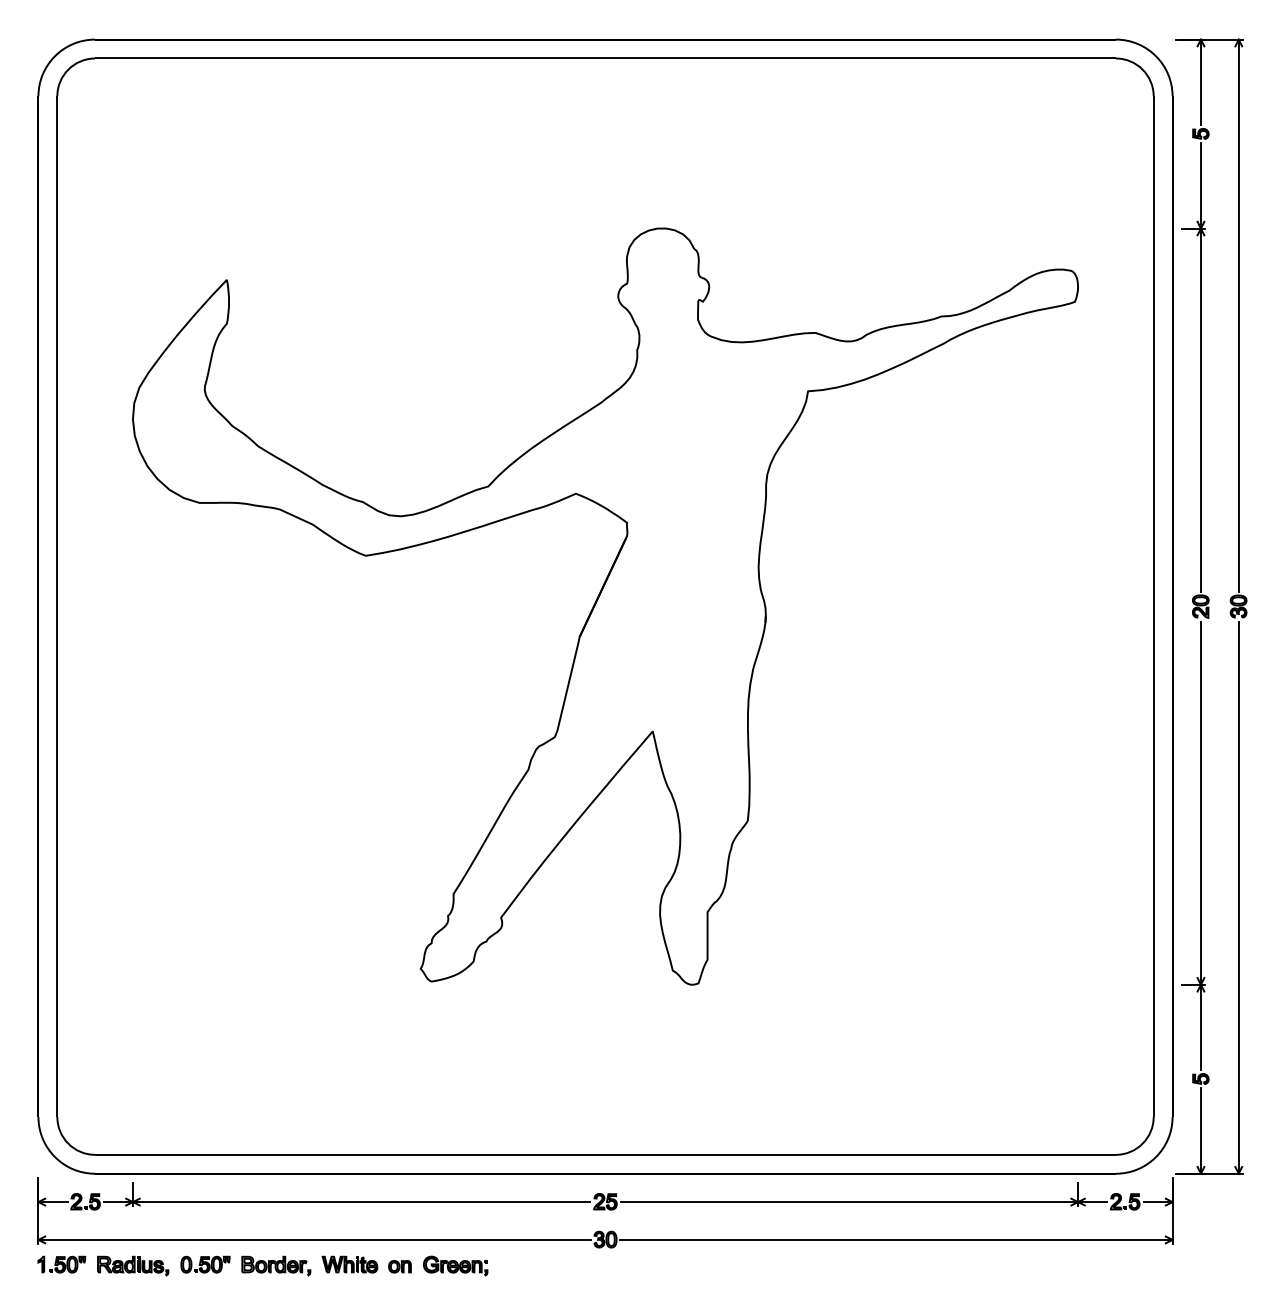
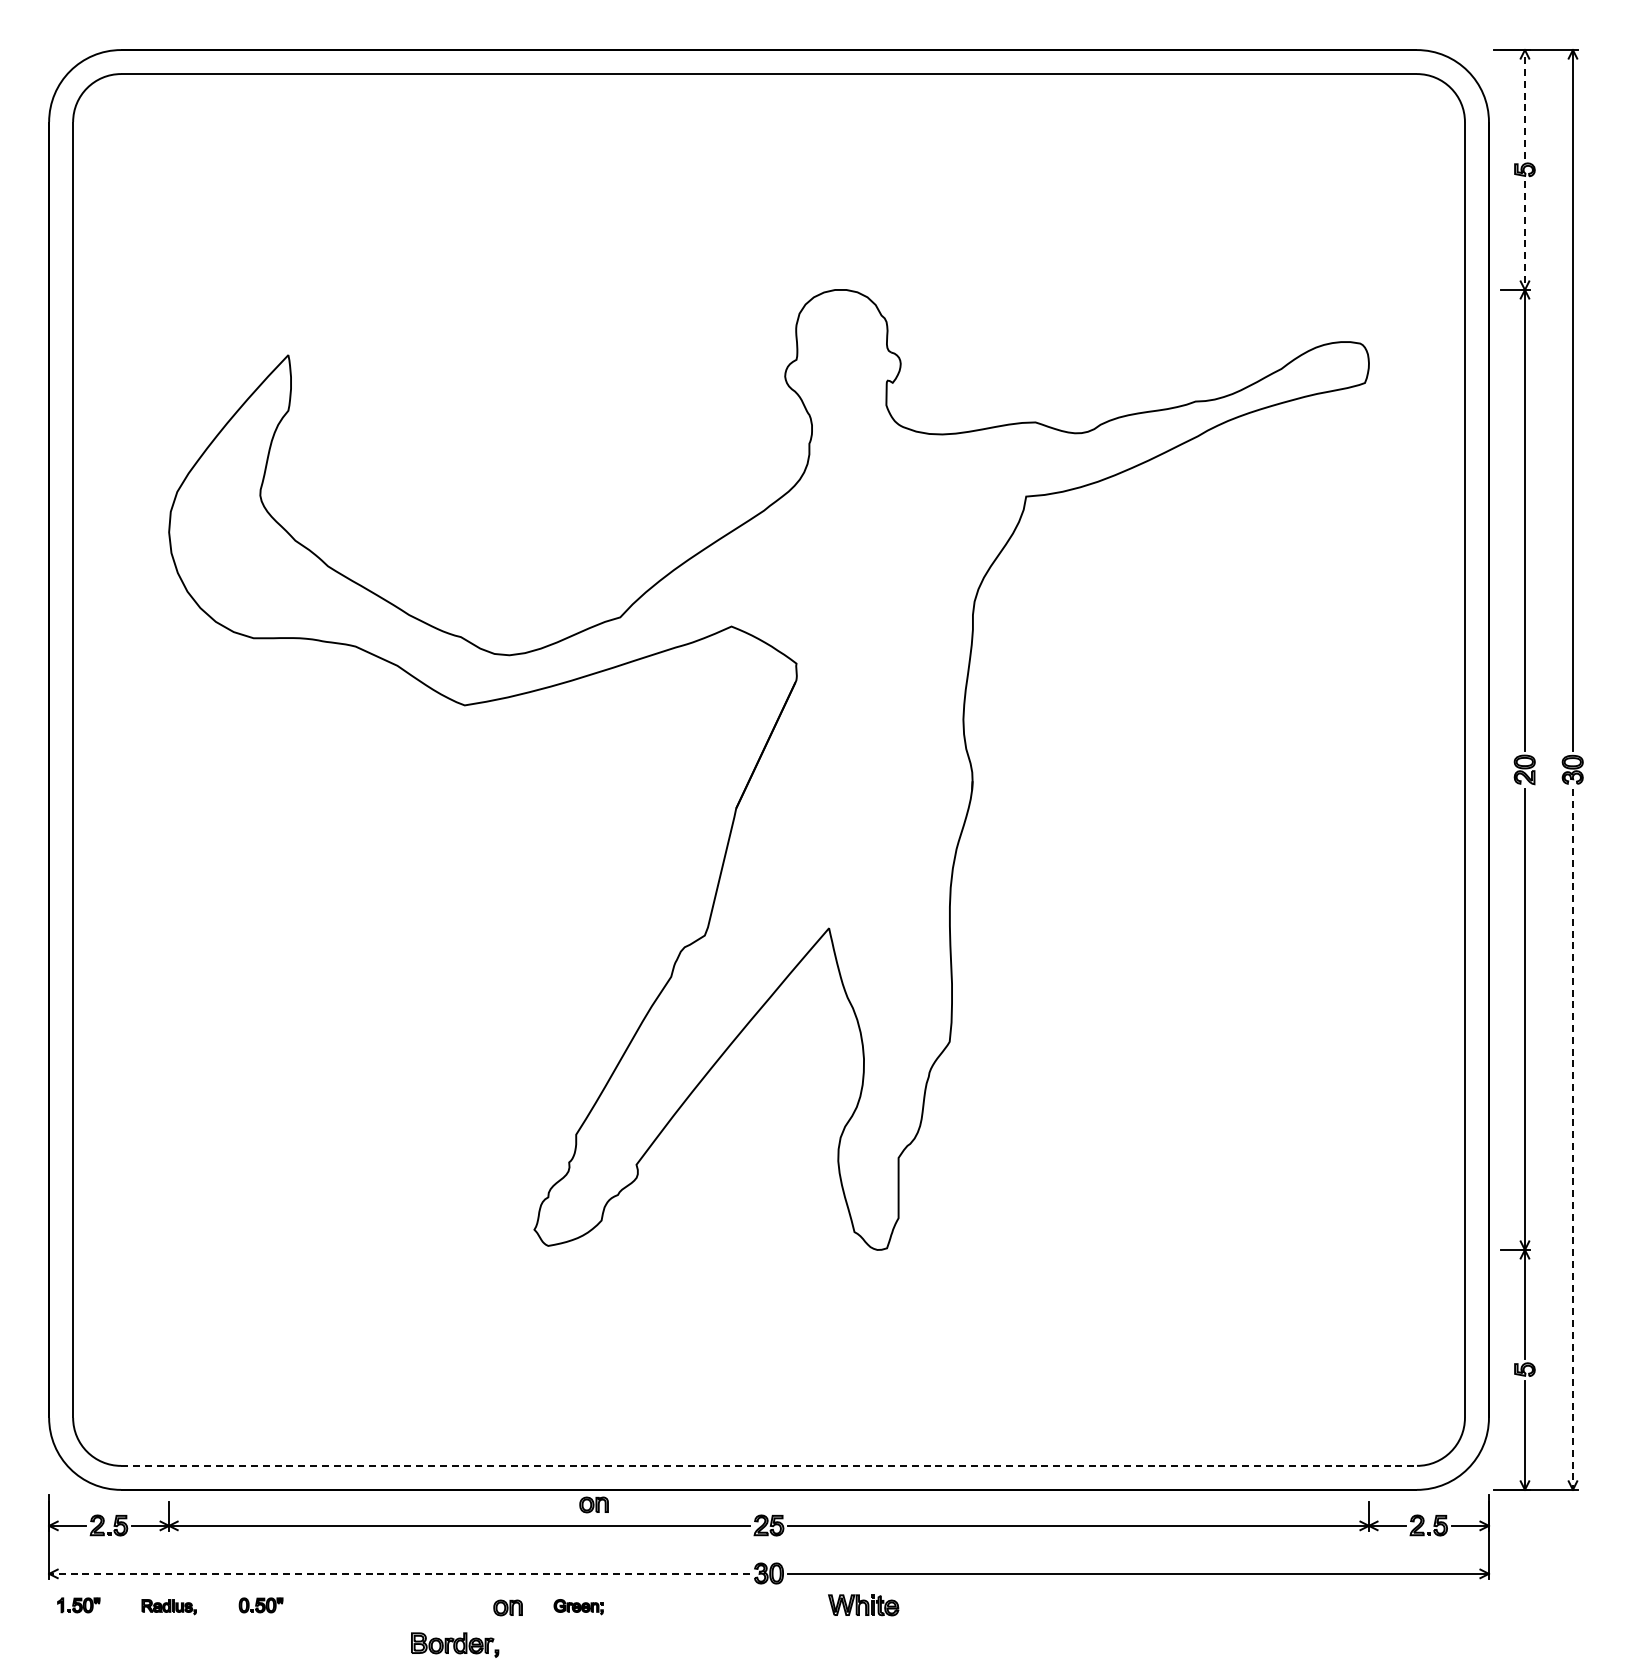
line: (1200, 81) -> (1524, 103), solid -> dashed
line: (1200, 186) -> (1524, 236), solid -> dashed
line: (1238, 897) -> (1572, 1139), solid -> dashed
line: (605, 1154) -> (769, 1465), solid -> dashed
part: (467, 1185) -> (593, 1504), added
line: (314, 1239) -> (399, 1573), solid -> dashed
part: (61, 1264) -> (78, 1605), size x0.7
part: (204, 1264) -> (260, 1605), size x0.7
part: (349, 1264) -> (863, 1605), moved
part: (132, 1265) -> (168, 1606), size x0.6
part: (276, 1265) -> (455, 1644), moved
part: (455, 1265) -> (578, 1606), size x0.6

